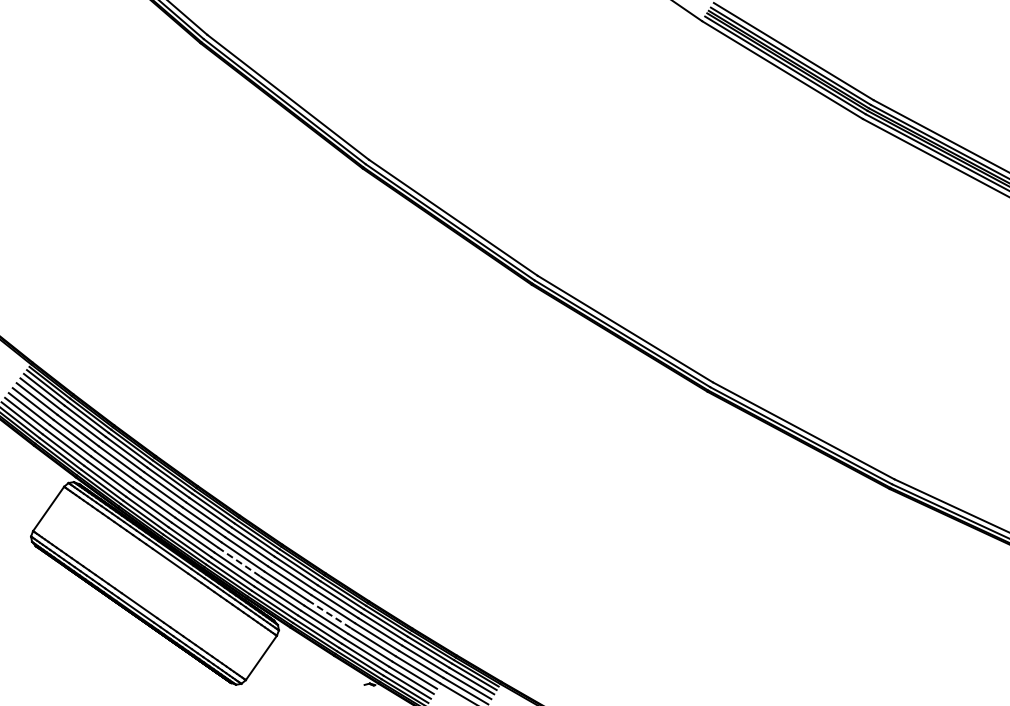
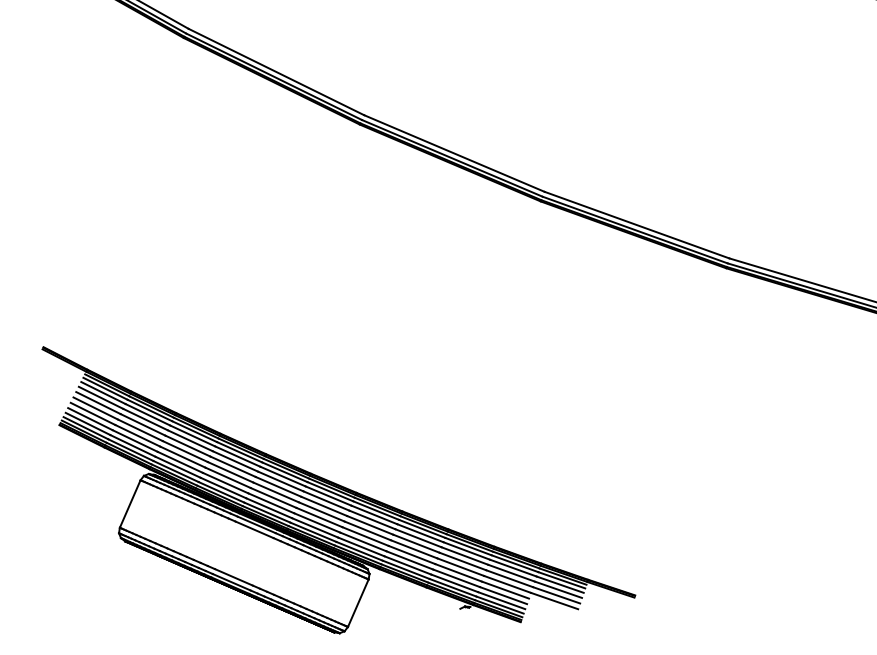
line: (239, 562) -> (319, 517), dashed -> solid
line: (330, 614) -> (414, 549), dashed -> solid

